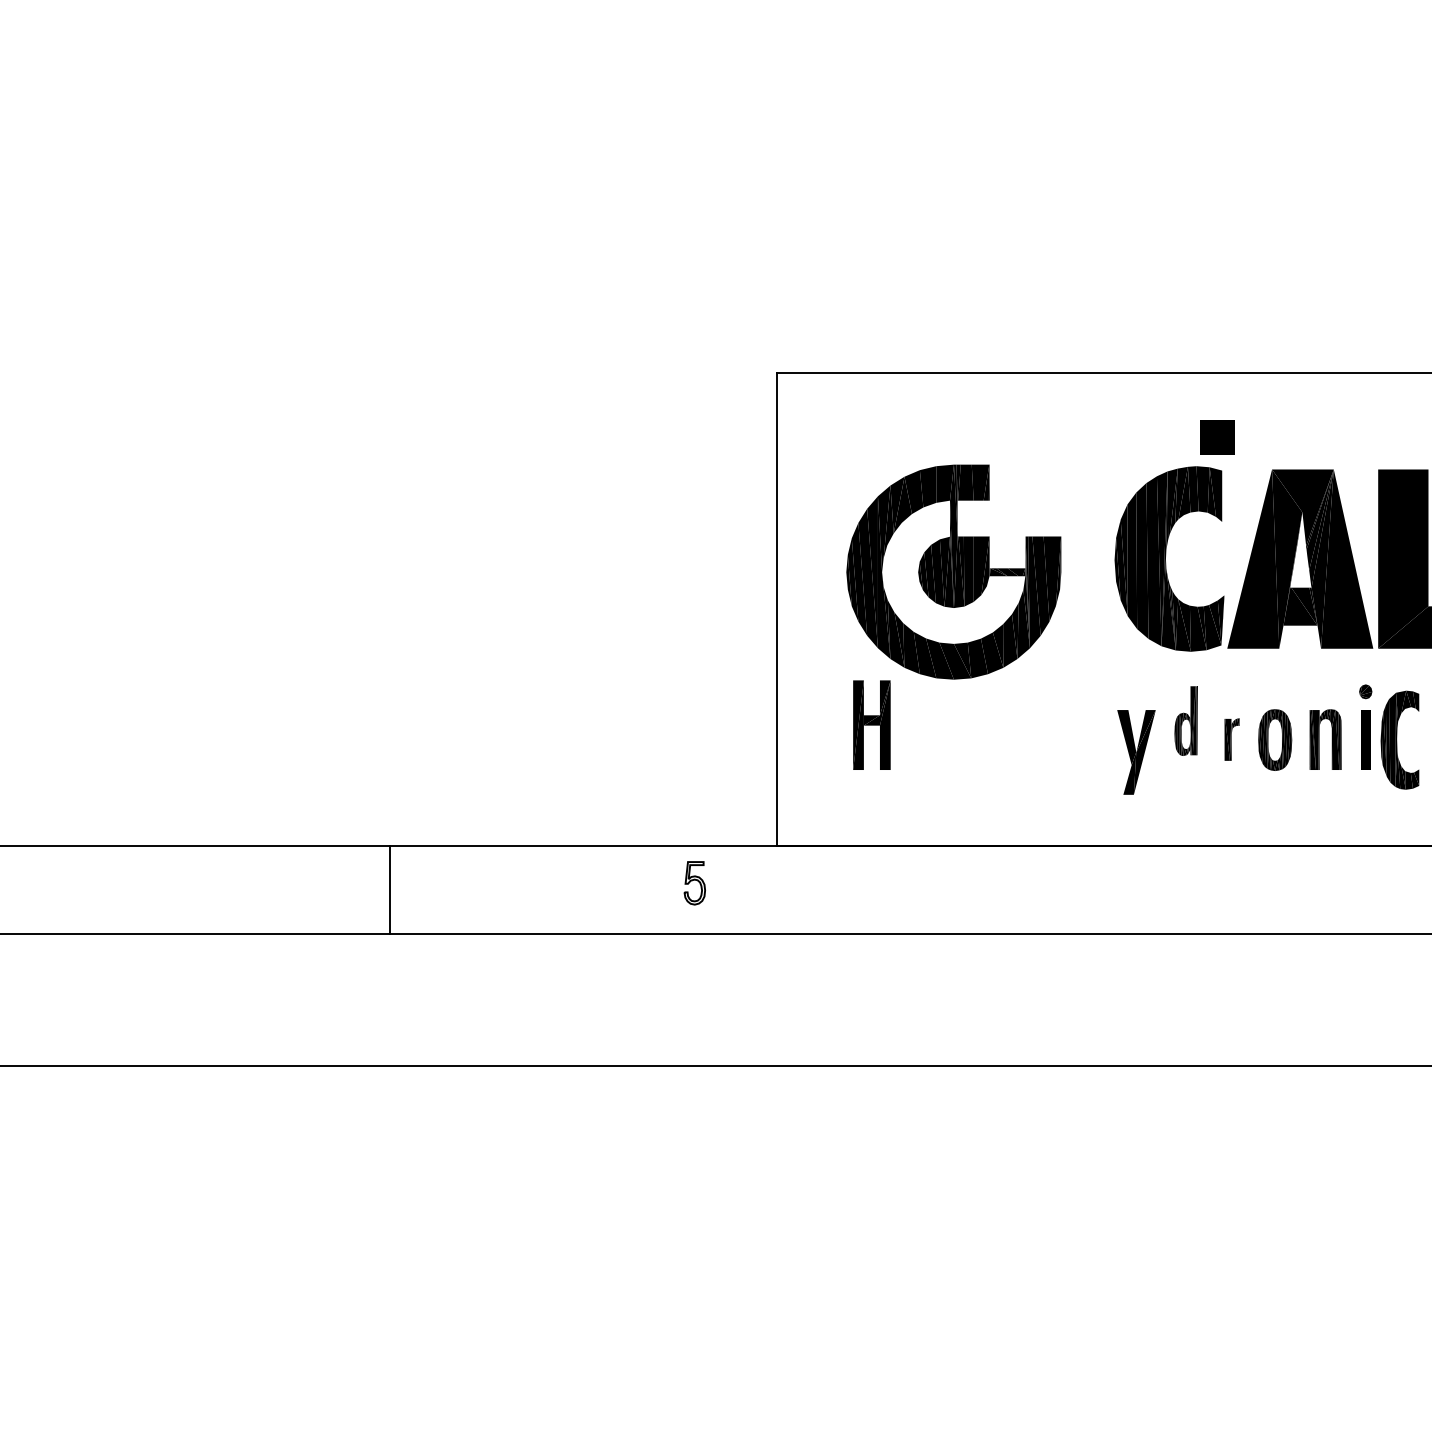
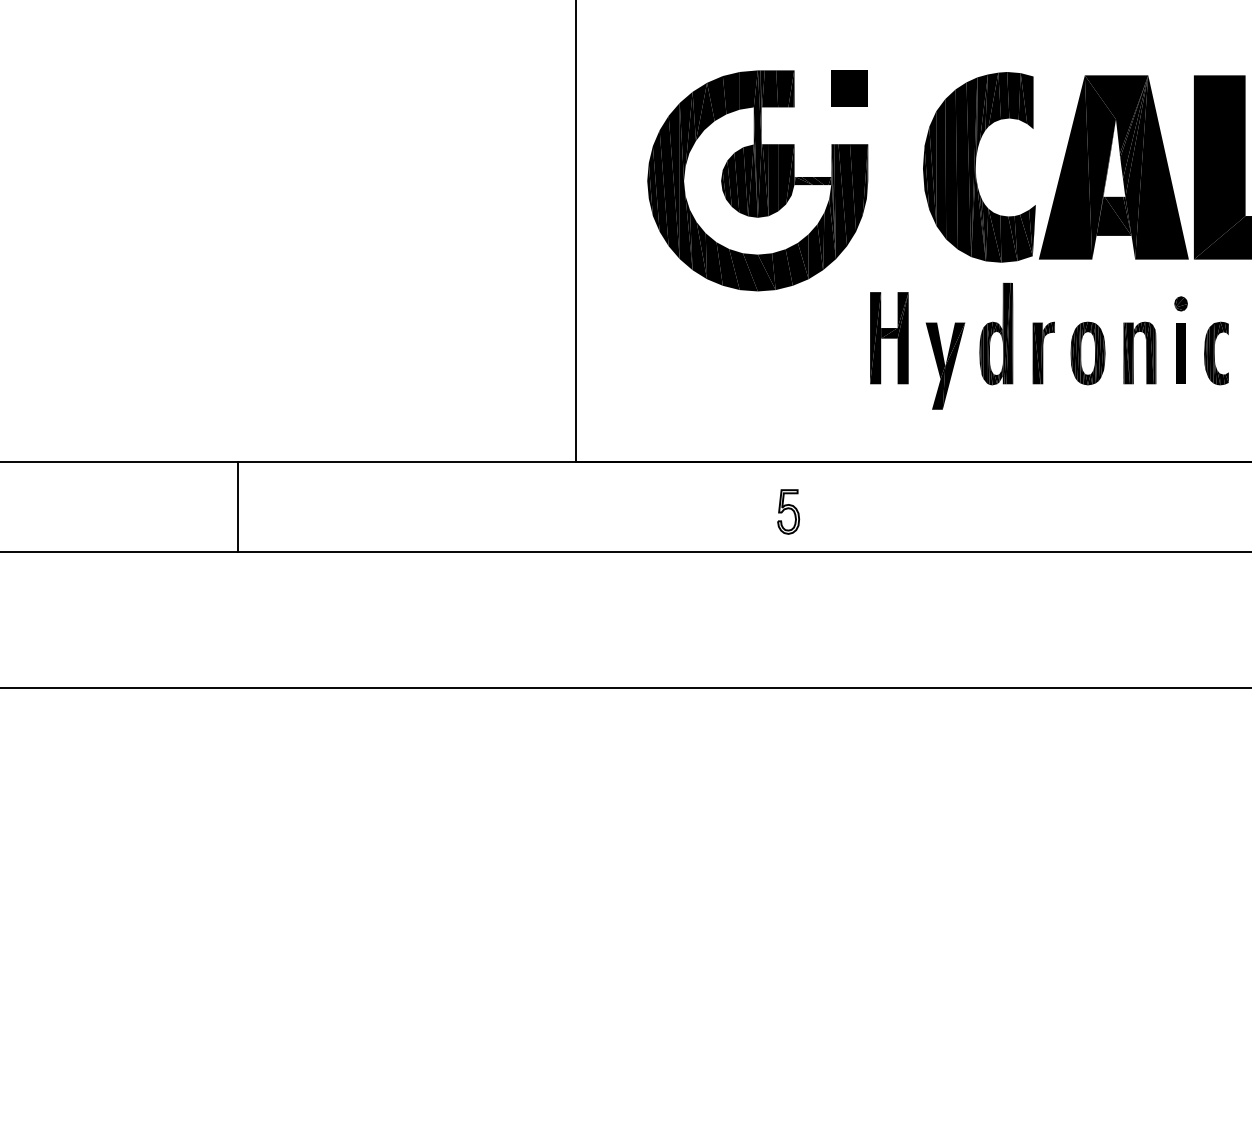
part: (1217, 437) -> (849, 88), moved
part: (1185, 720) -> (995, 333), size x1.43
part: (871, 724) -> (888, 337), moved
part: (1231, 739) -> (1043, 352), size x1.43
part: (1400, 739) -> (1216, 352), size x0.62
part: (694, 883) -> (788, 512), moved
line: (389, 889) -> (237, 507), moved

